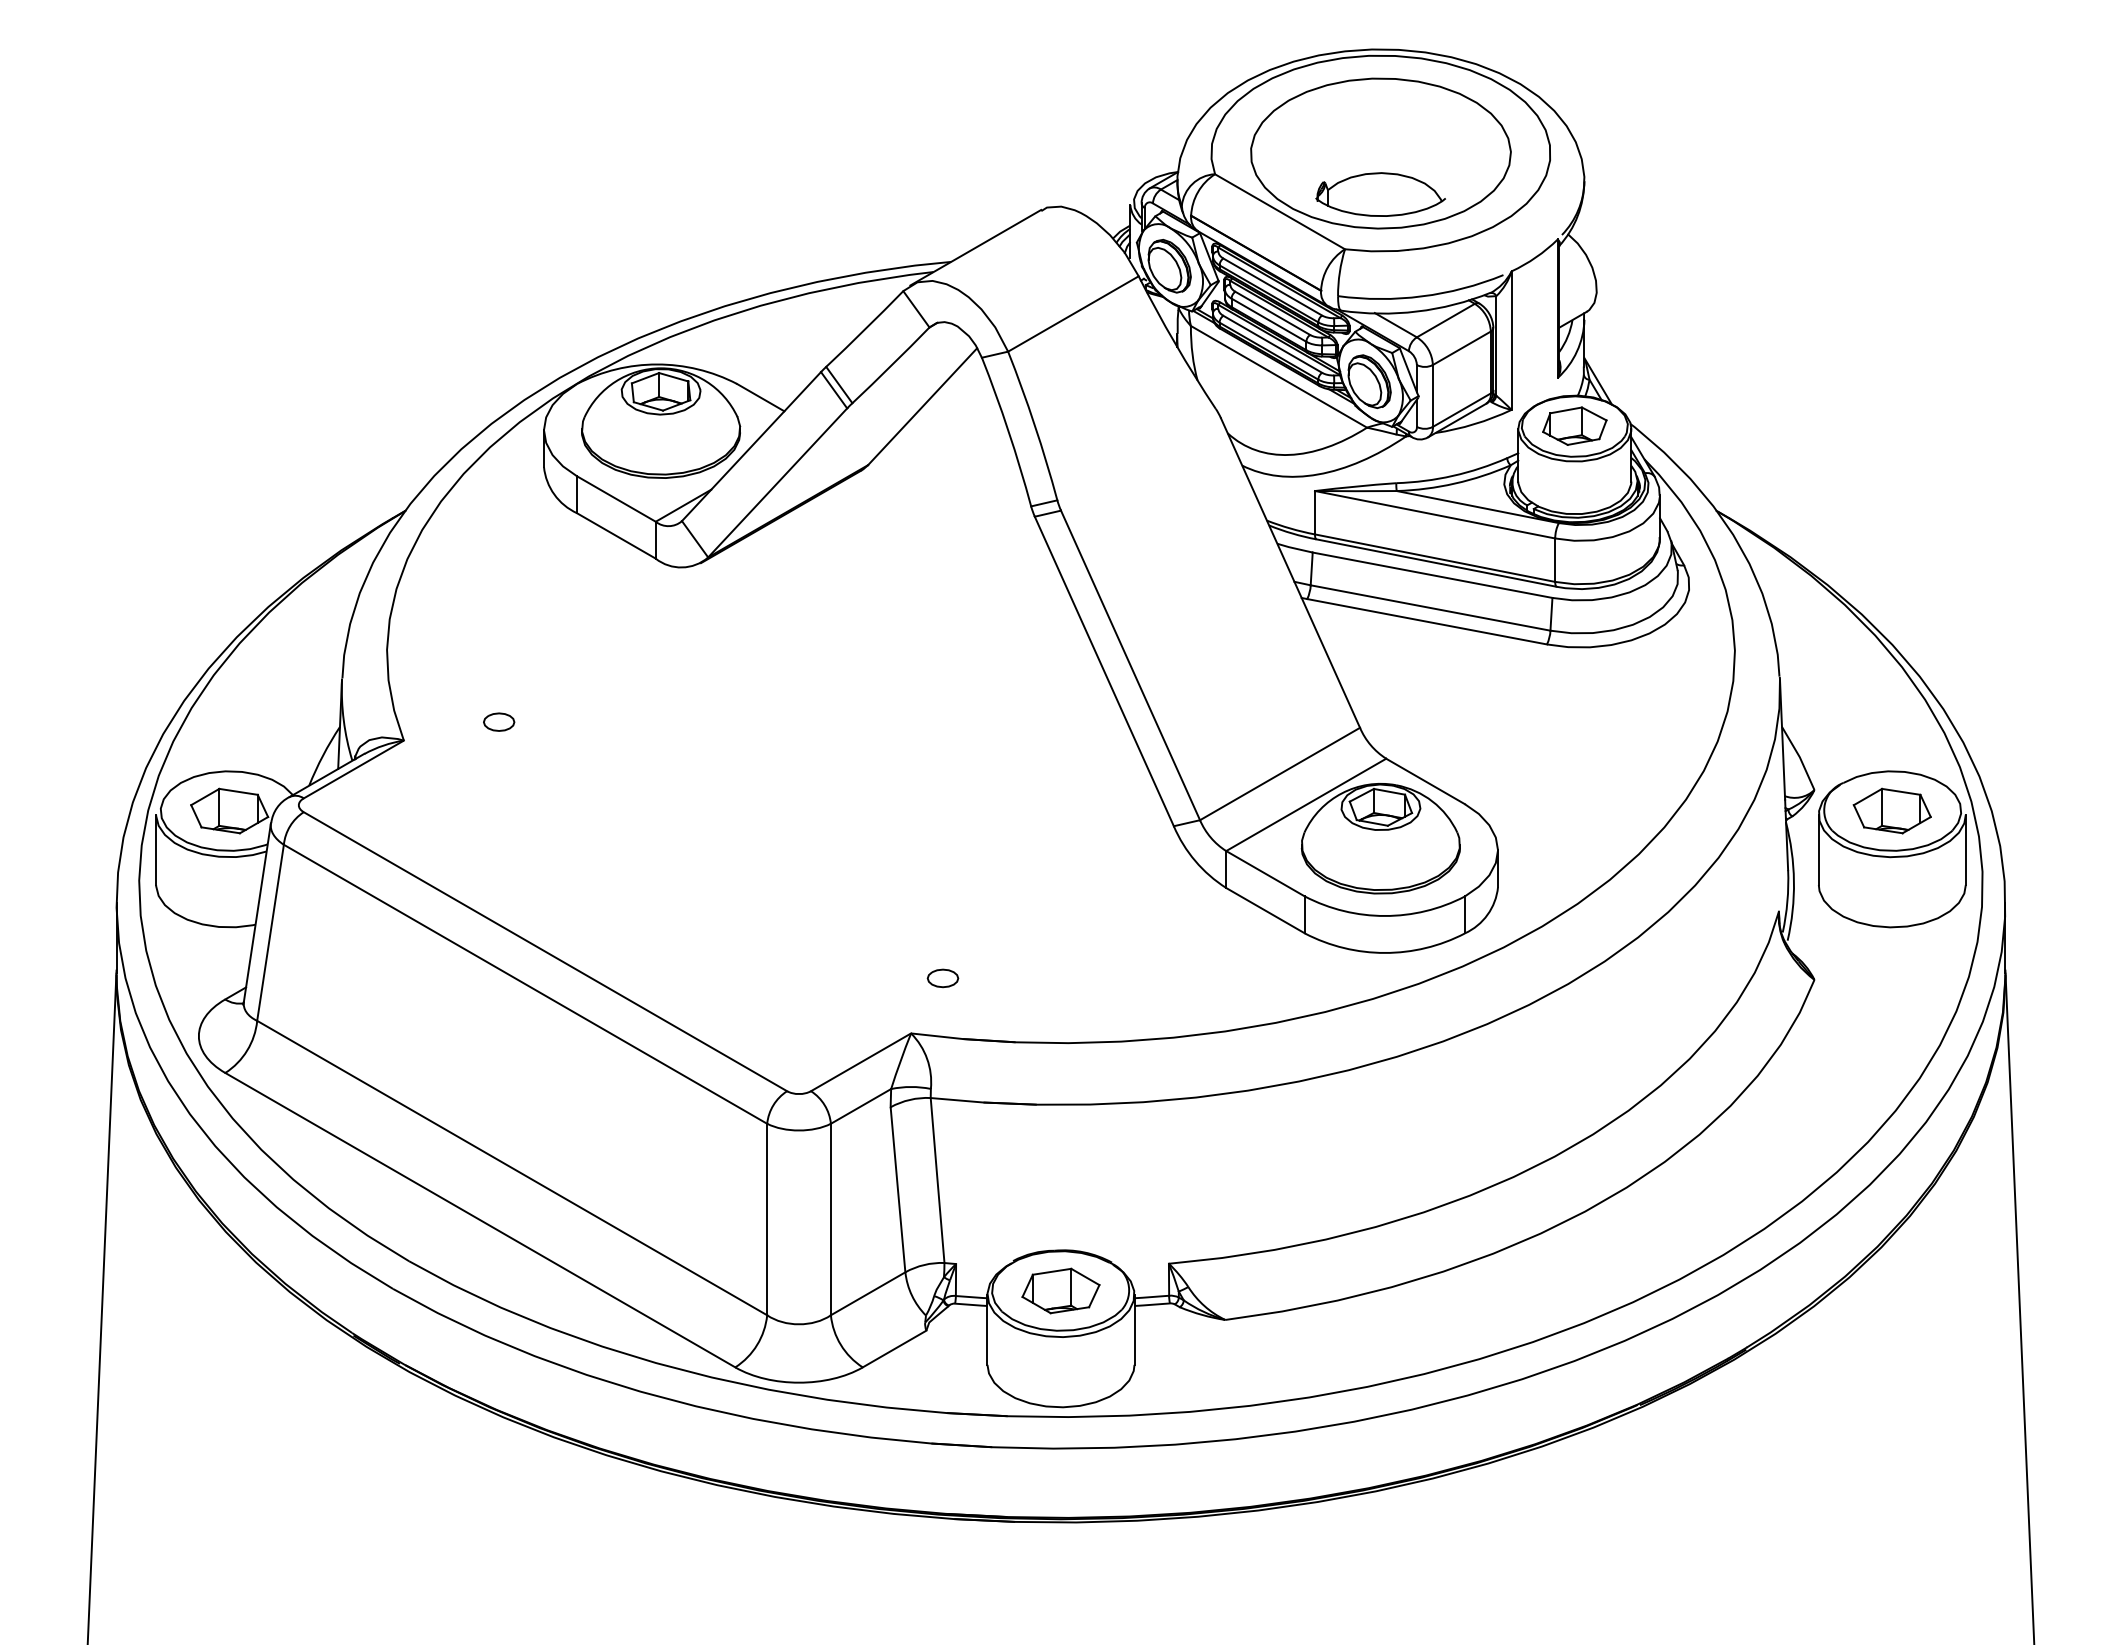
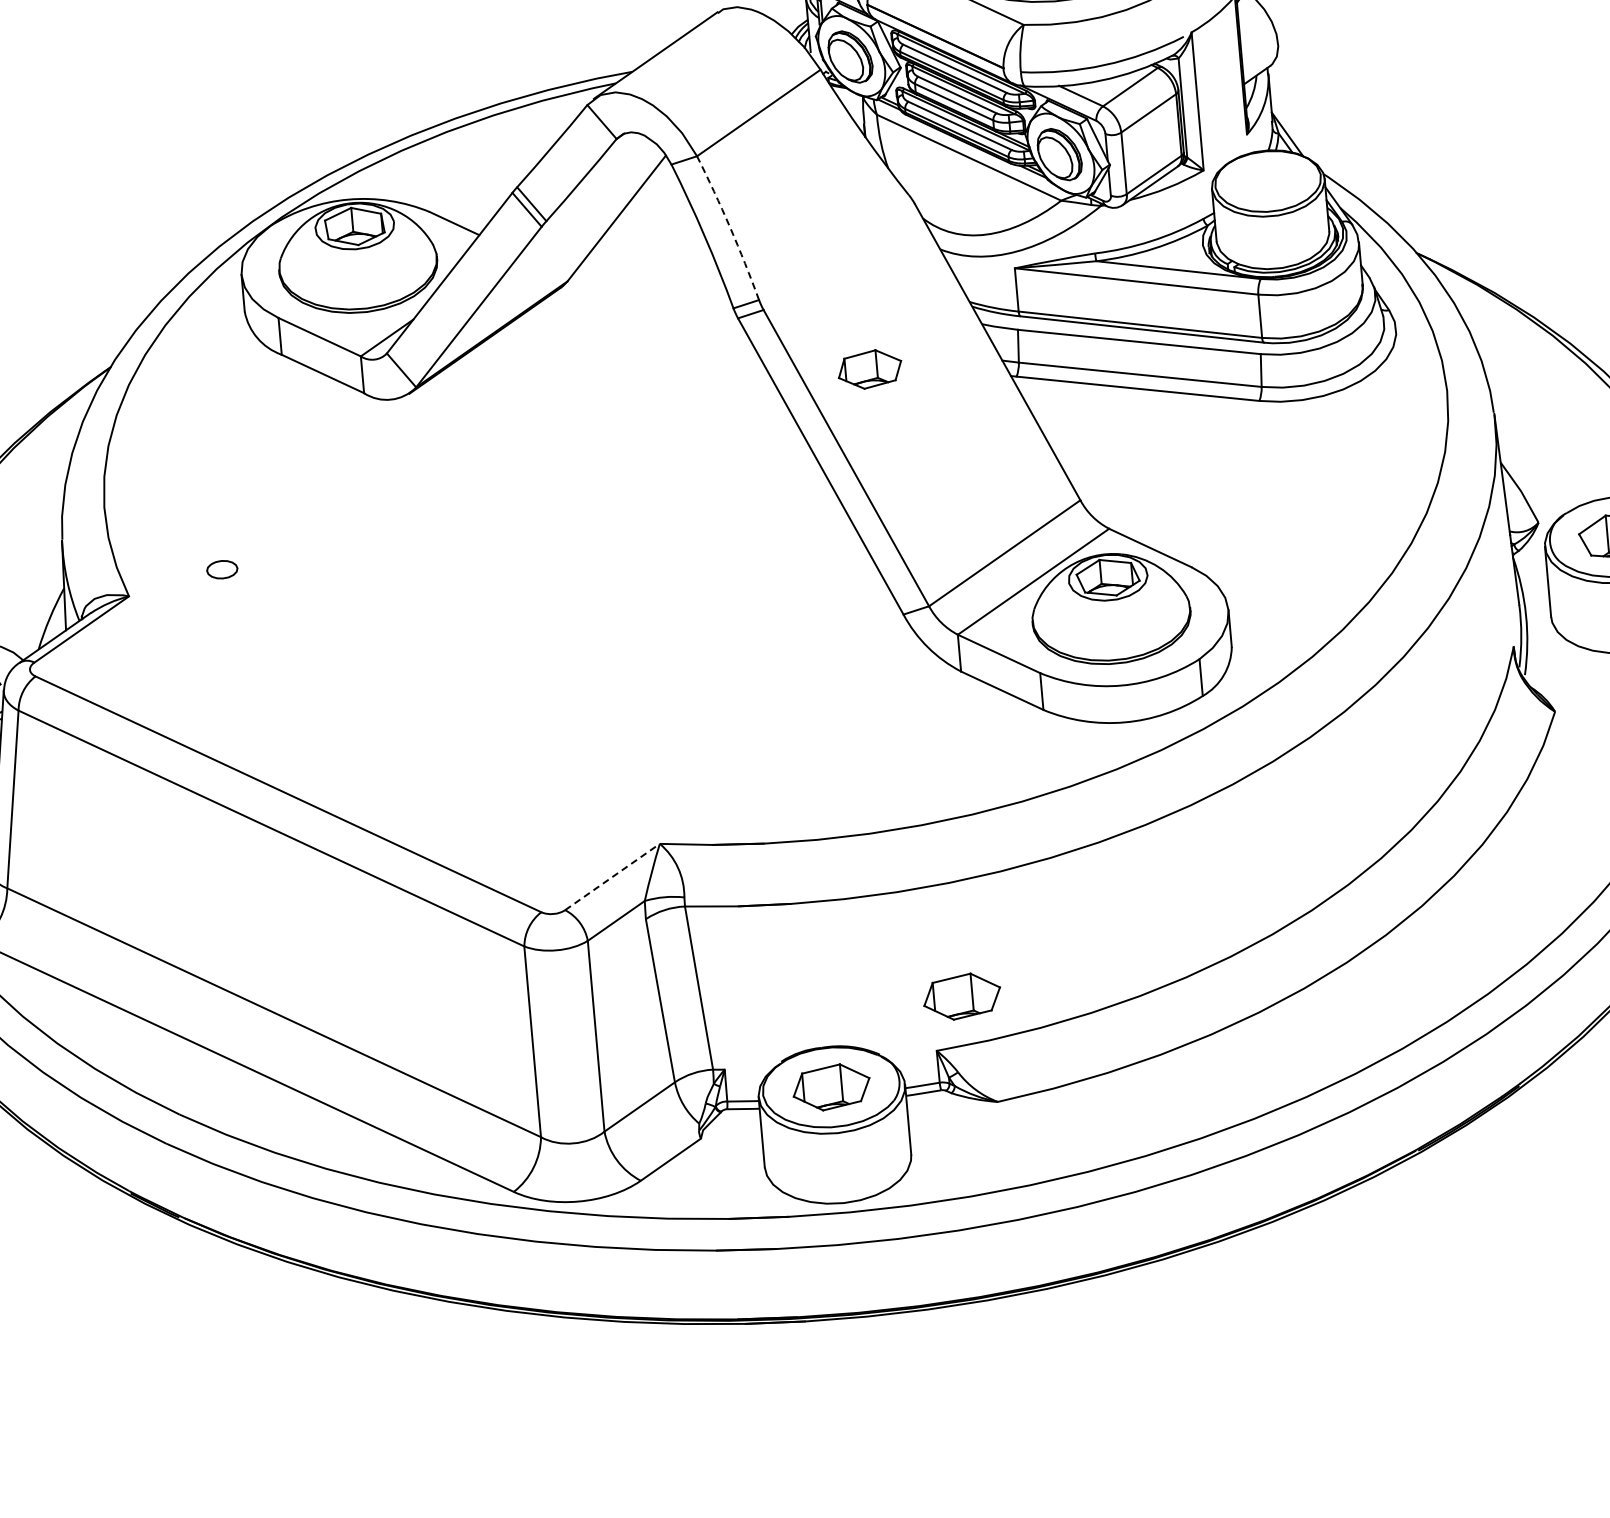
arc: (1034, 425) -> (729, 227), solid -> dashed
part: (1574, 425) -> (869, 368), moved
part: (942, 978) -> (686, 786), removed
line: (861, 1062) -> (612, 877), solid -> dashed
part: (1198, 1211) -> (961, 996), added

